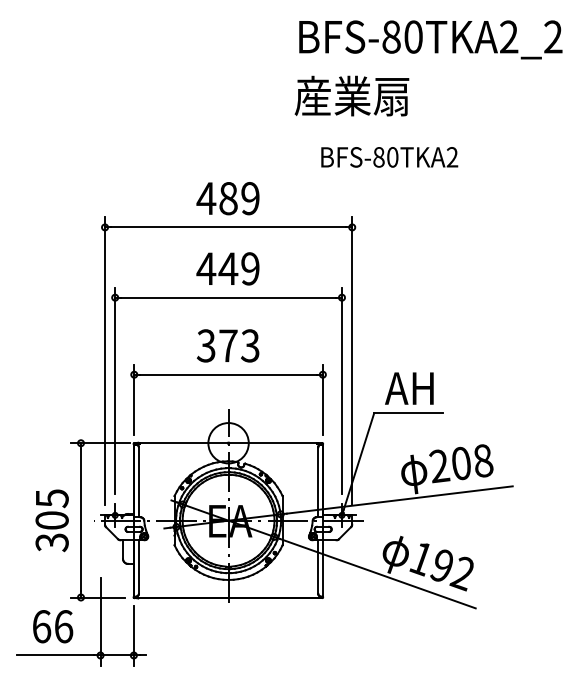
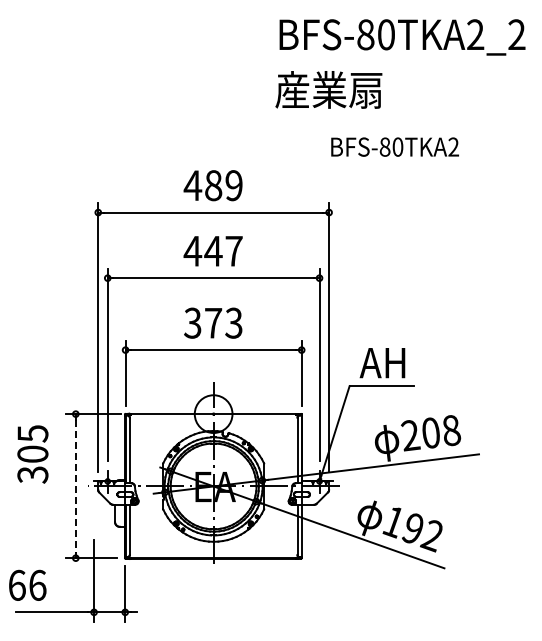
text: (389, 156) -> (394, 146), moved
text: (249, 268) -> (233, 250), 449 -> 447
text: (51, 520) -> (32, 454), moved
line: (80, 520) -> (75, 486), solid -> dashed
text: (52, 625) -> (27, 584), moved

